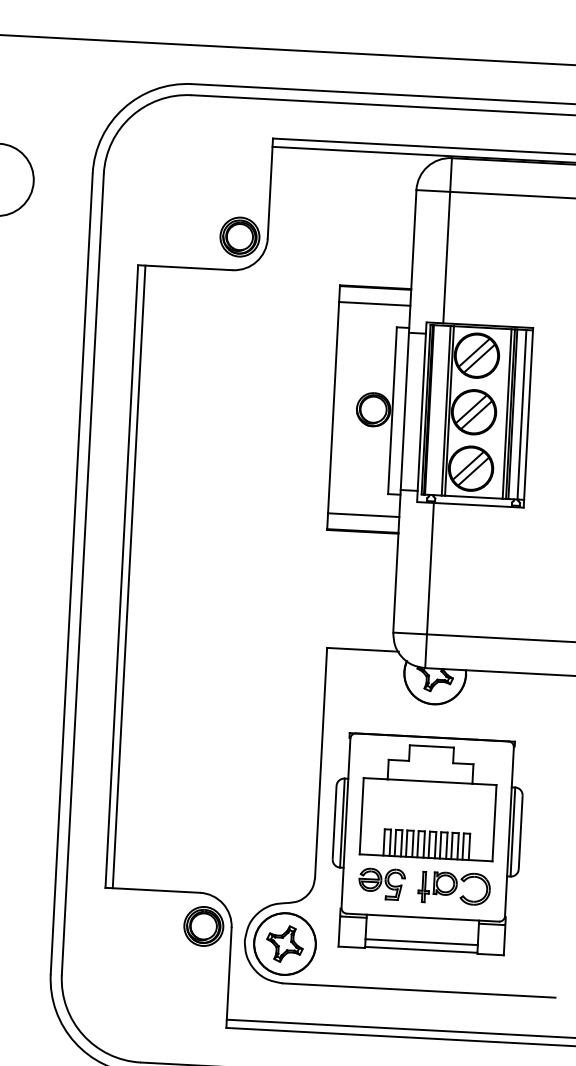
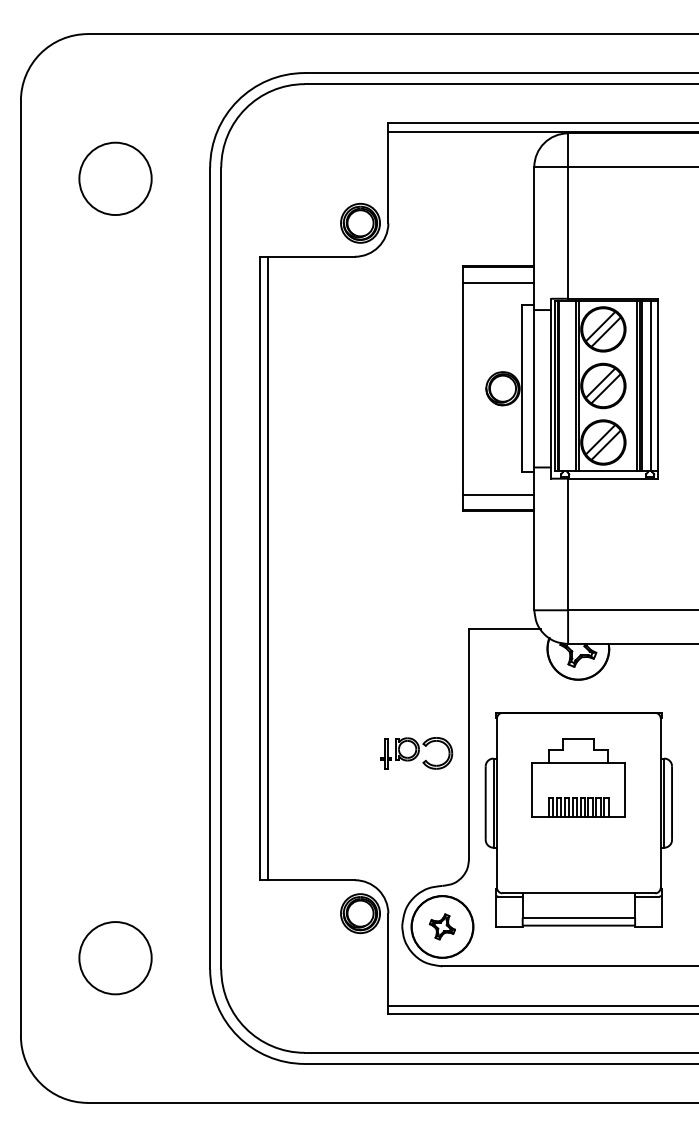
part: (428, 801) -> (578, 777), size x0.7
part: (381, 883) -> (535, 861), removed
part: (454, 888) -> (416, 753), moved
part: (285, 943) -> (442, 926), size x0.7

